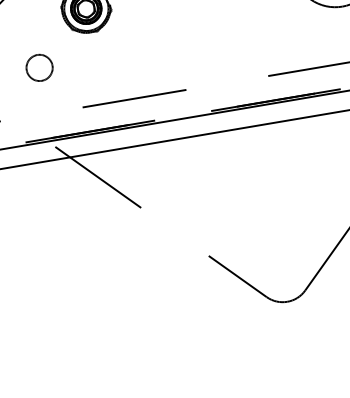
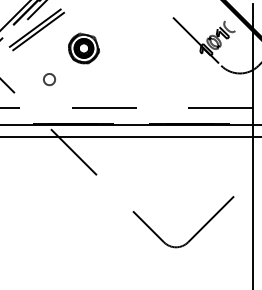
circle: (39, 67) -> (49, 79), size x0.7

